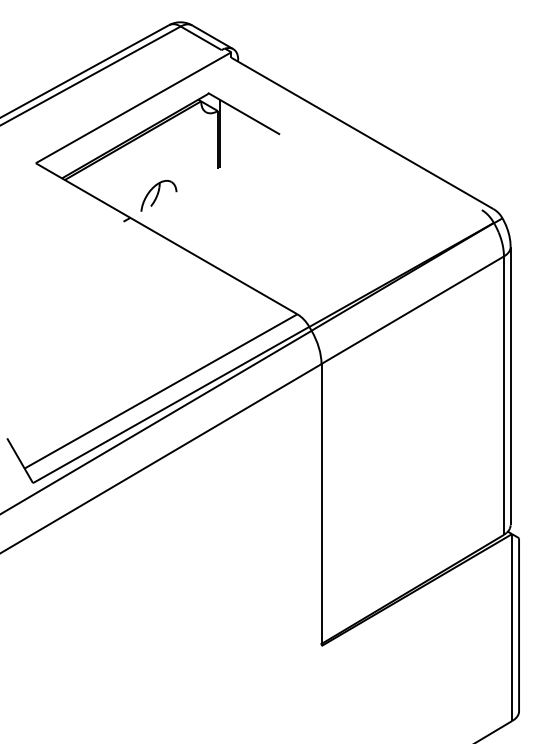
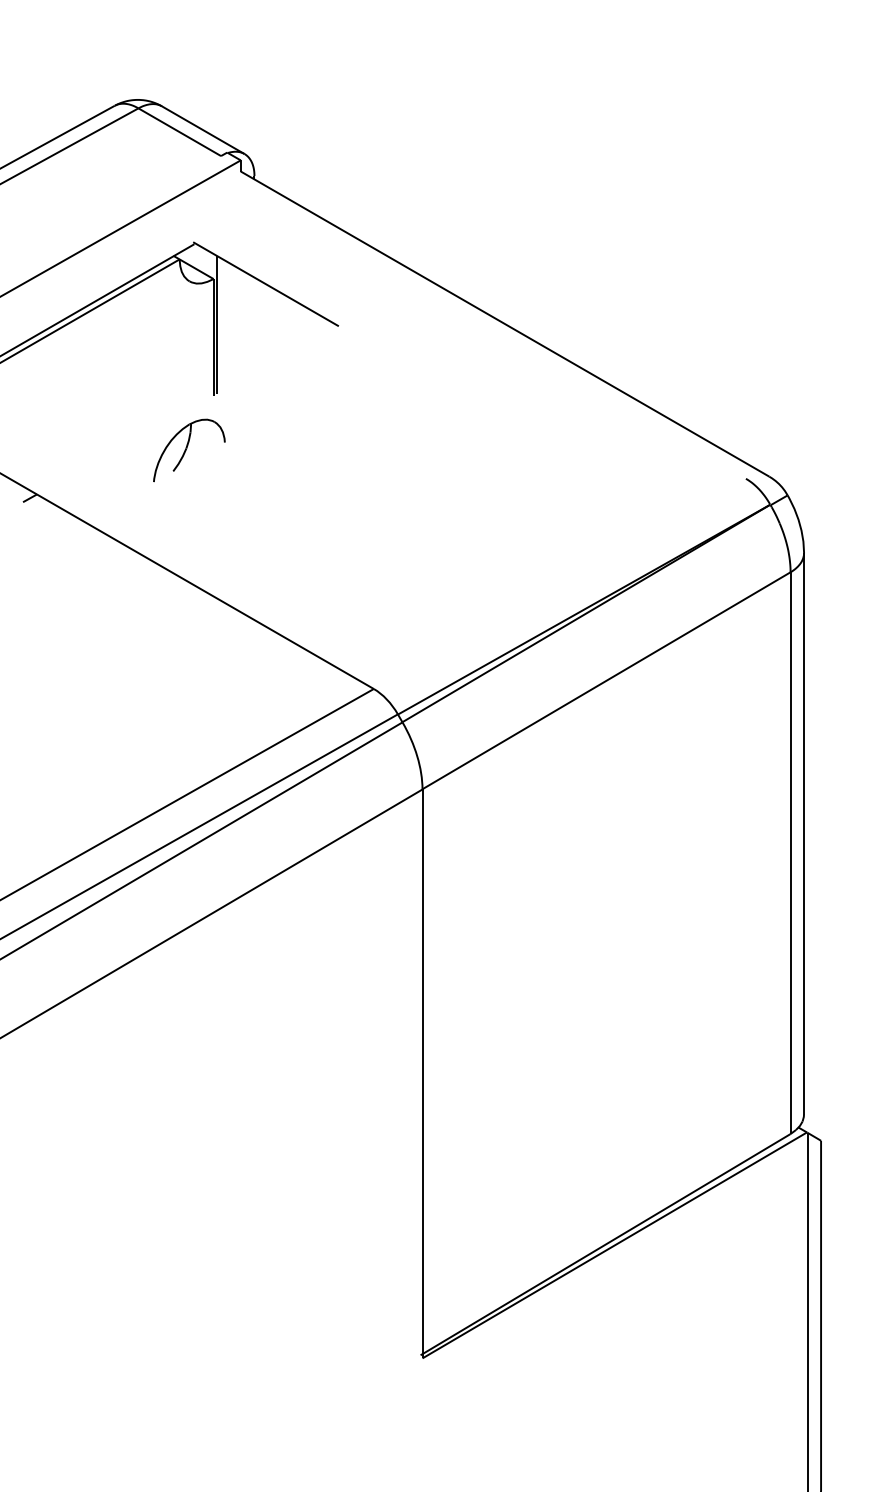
part: (158, 195) -> (188, 449), moved

